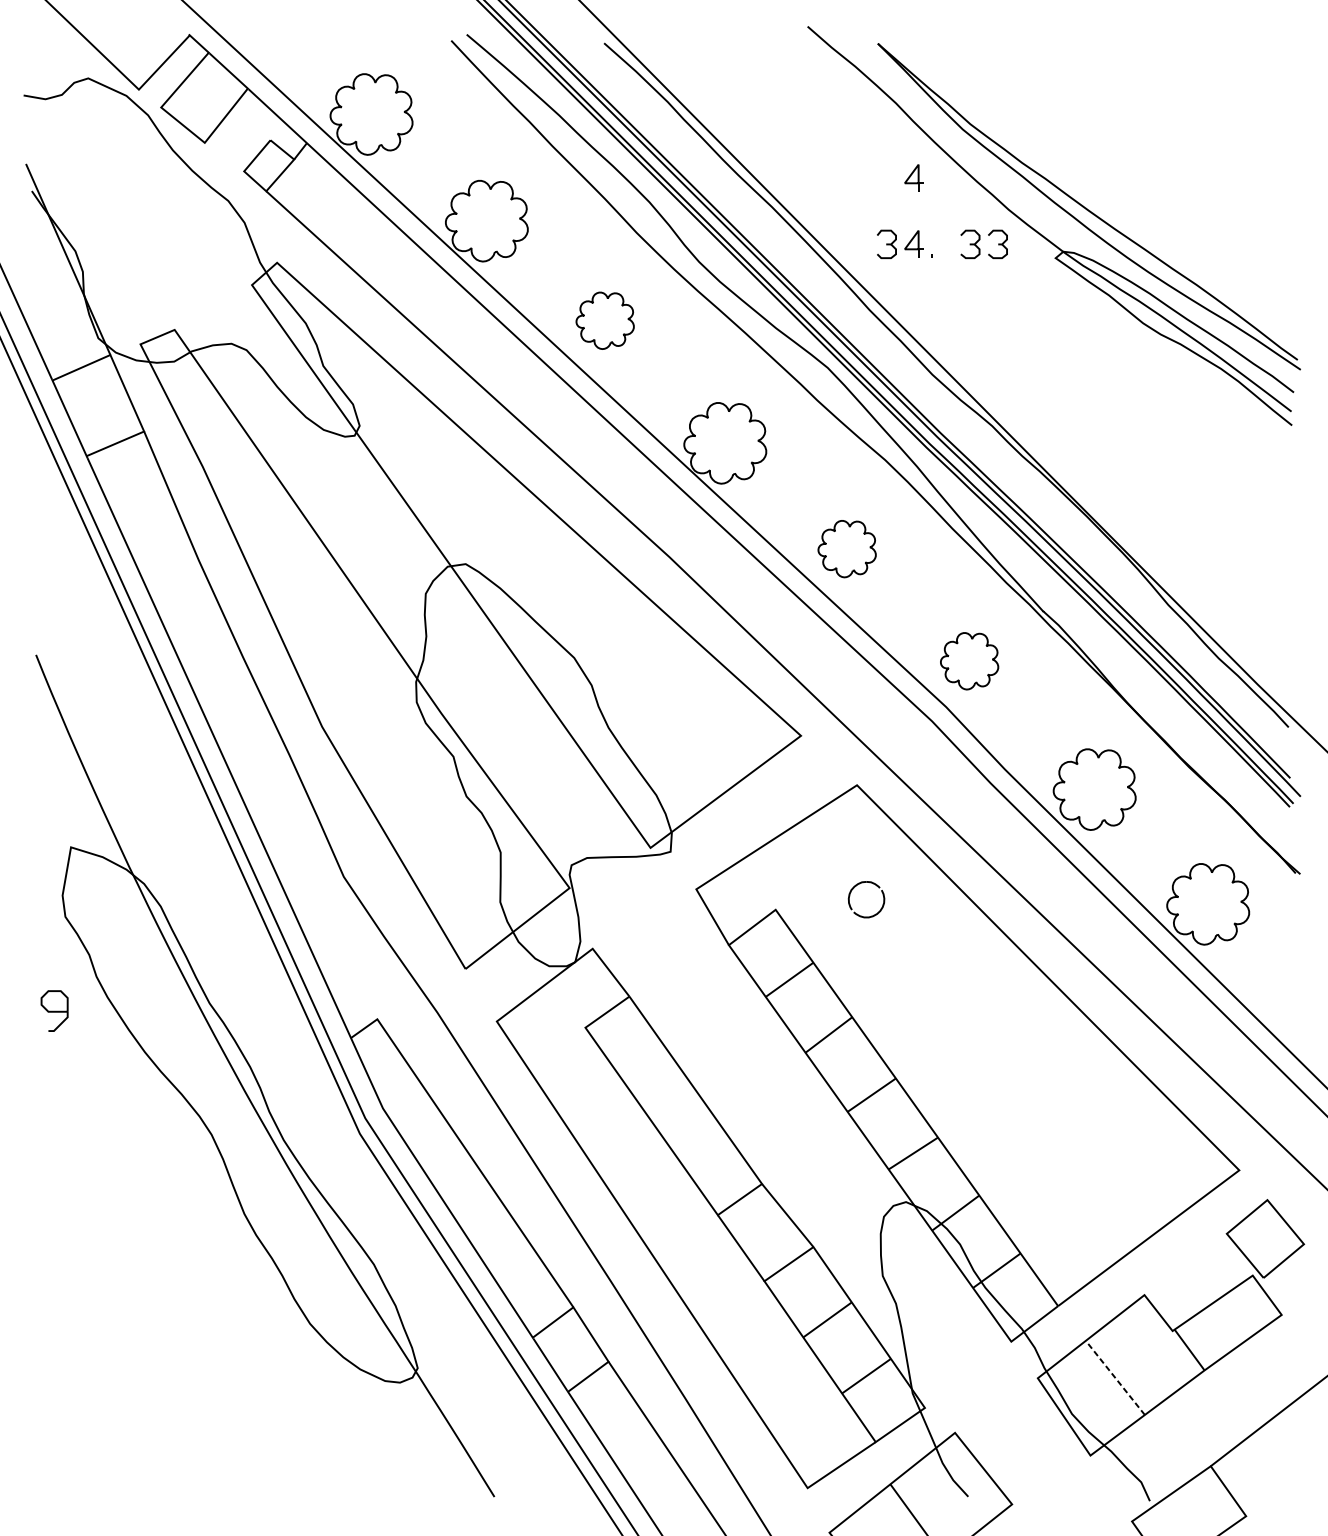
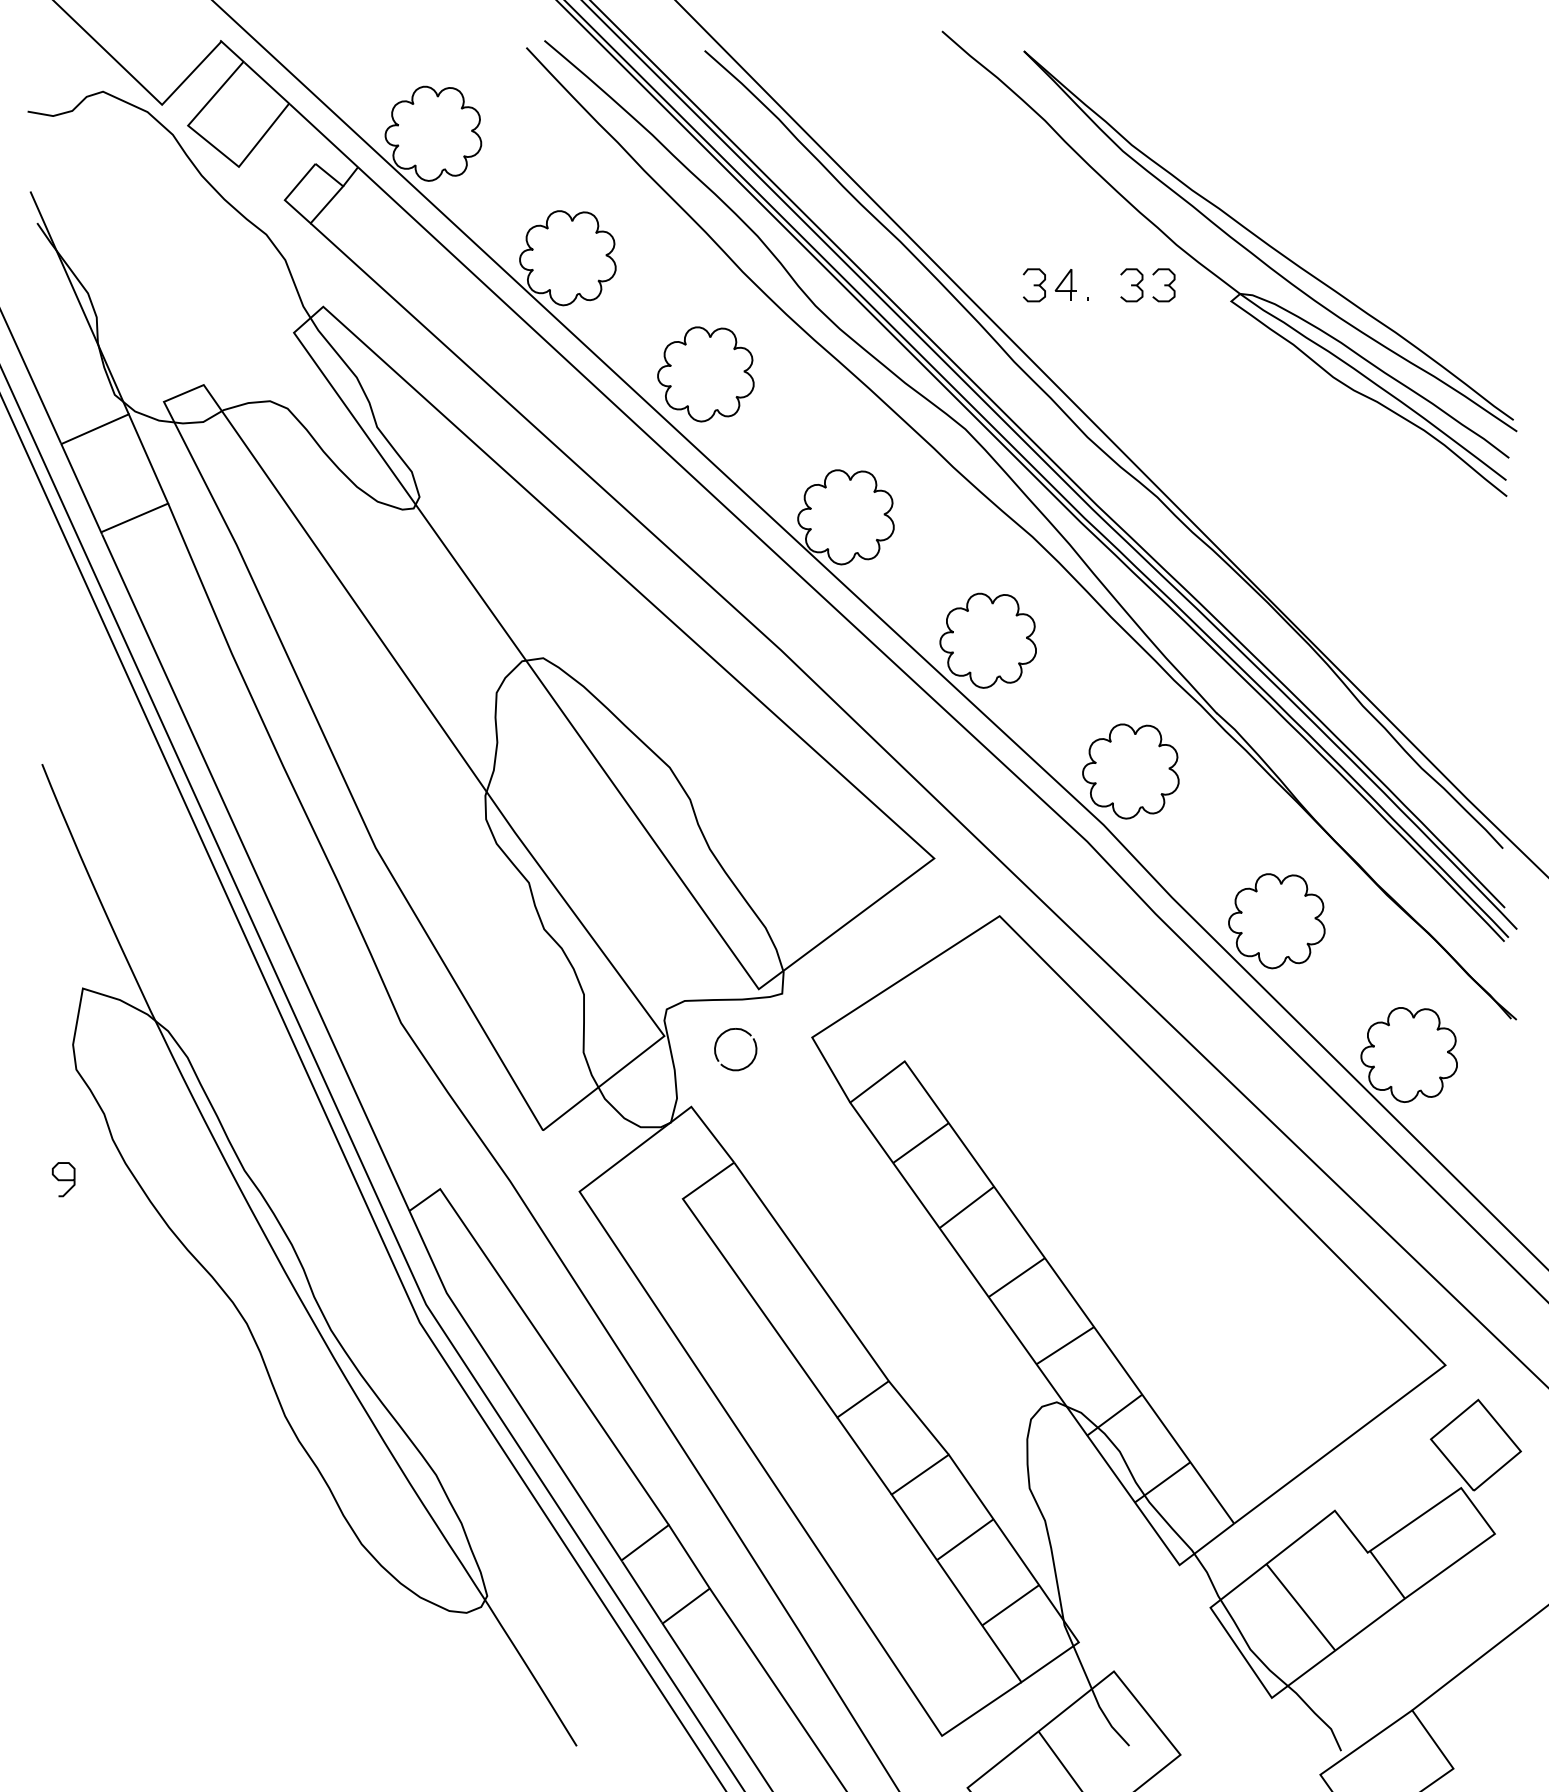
part: (913, 177) -> (1065, 207), removed
part: (604, 320) -> (705, 374), size x1.43
part: (846, 548) -> (987, 640), size x1.43
part: (969, 661) -> (1130, 771), size x1.43
part: (854, 888) -> (721, 1036), moved
part: (54, 1011) -> (63, 1179), size x0.71
line: (1115, 1378) -> (1301, 1607), dashed -> solid

